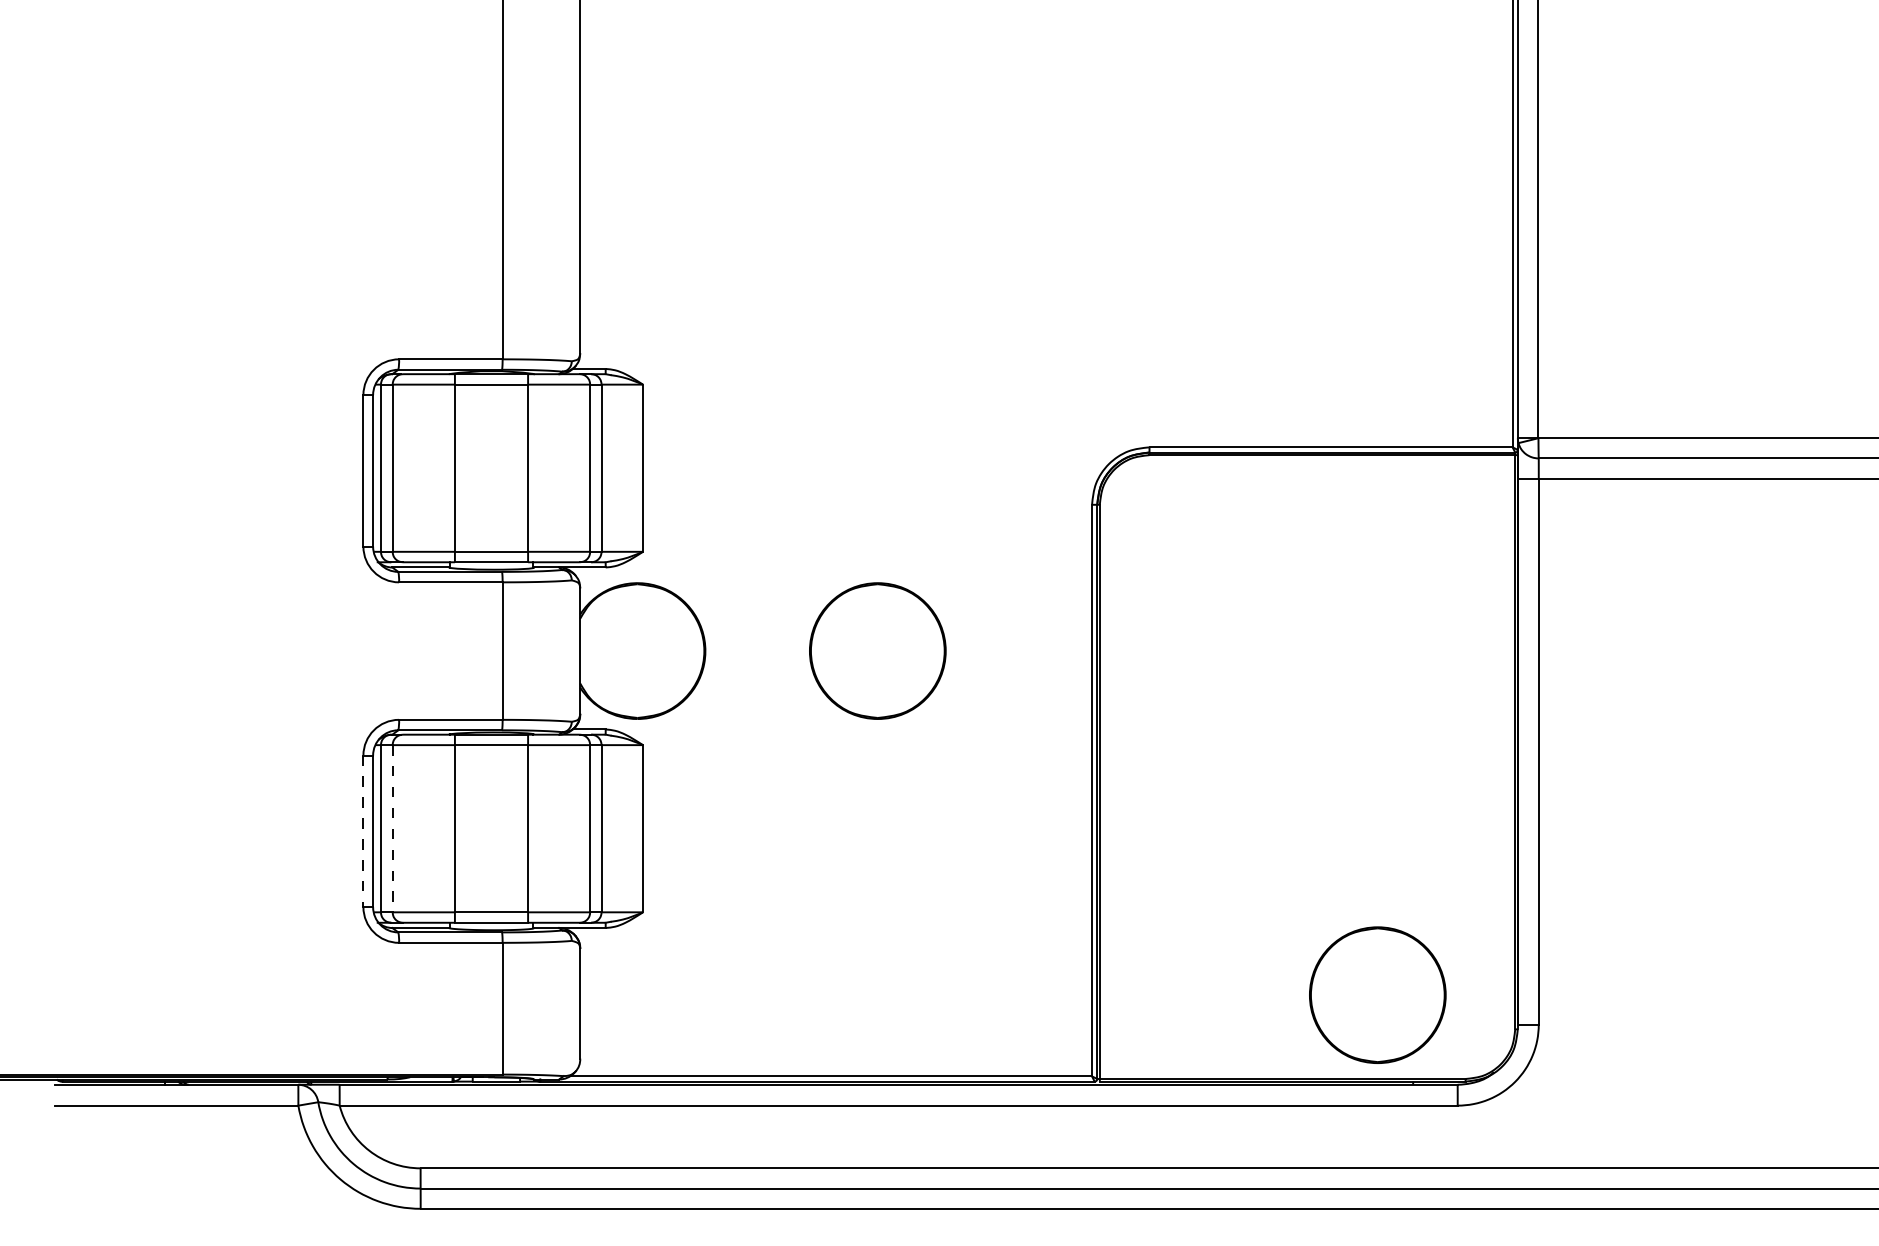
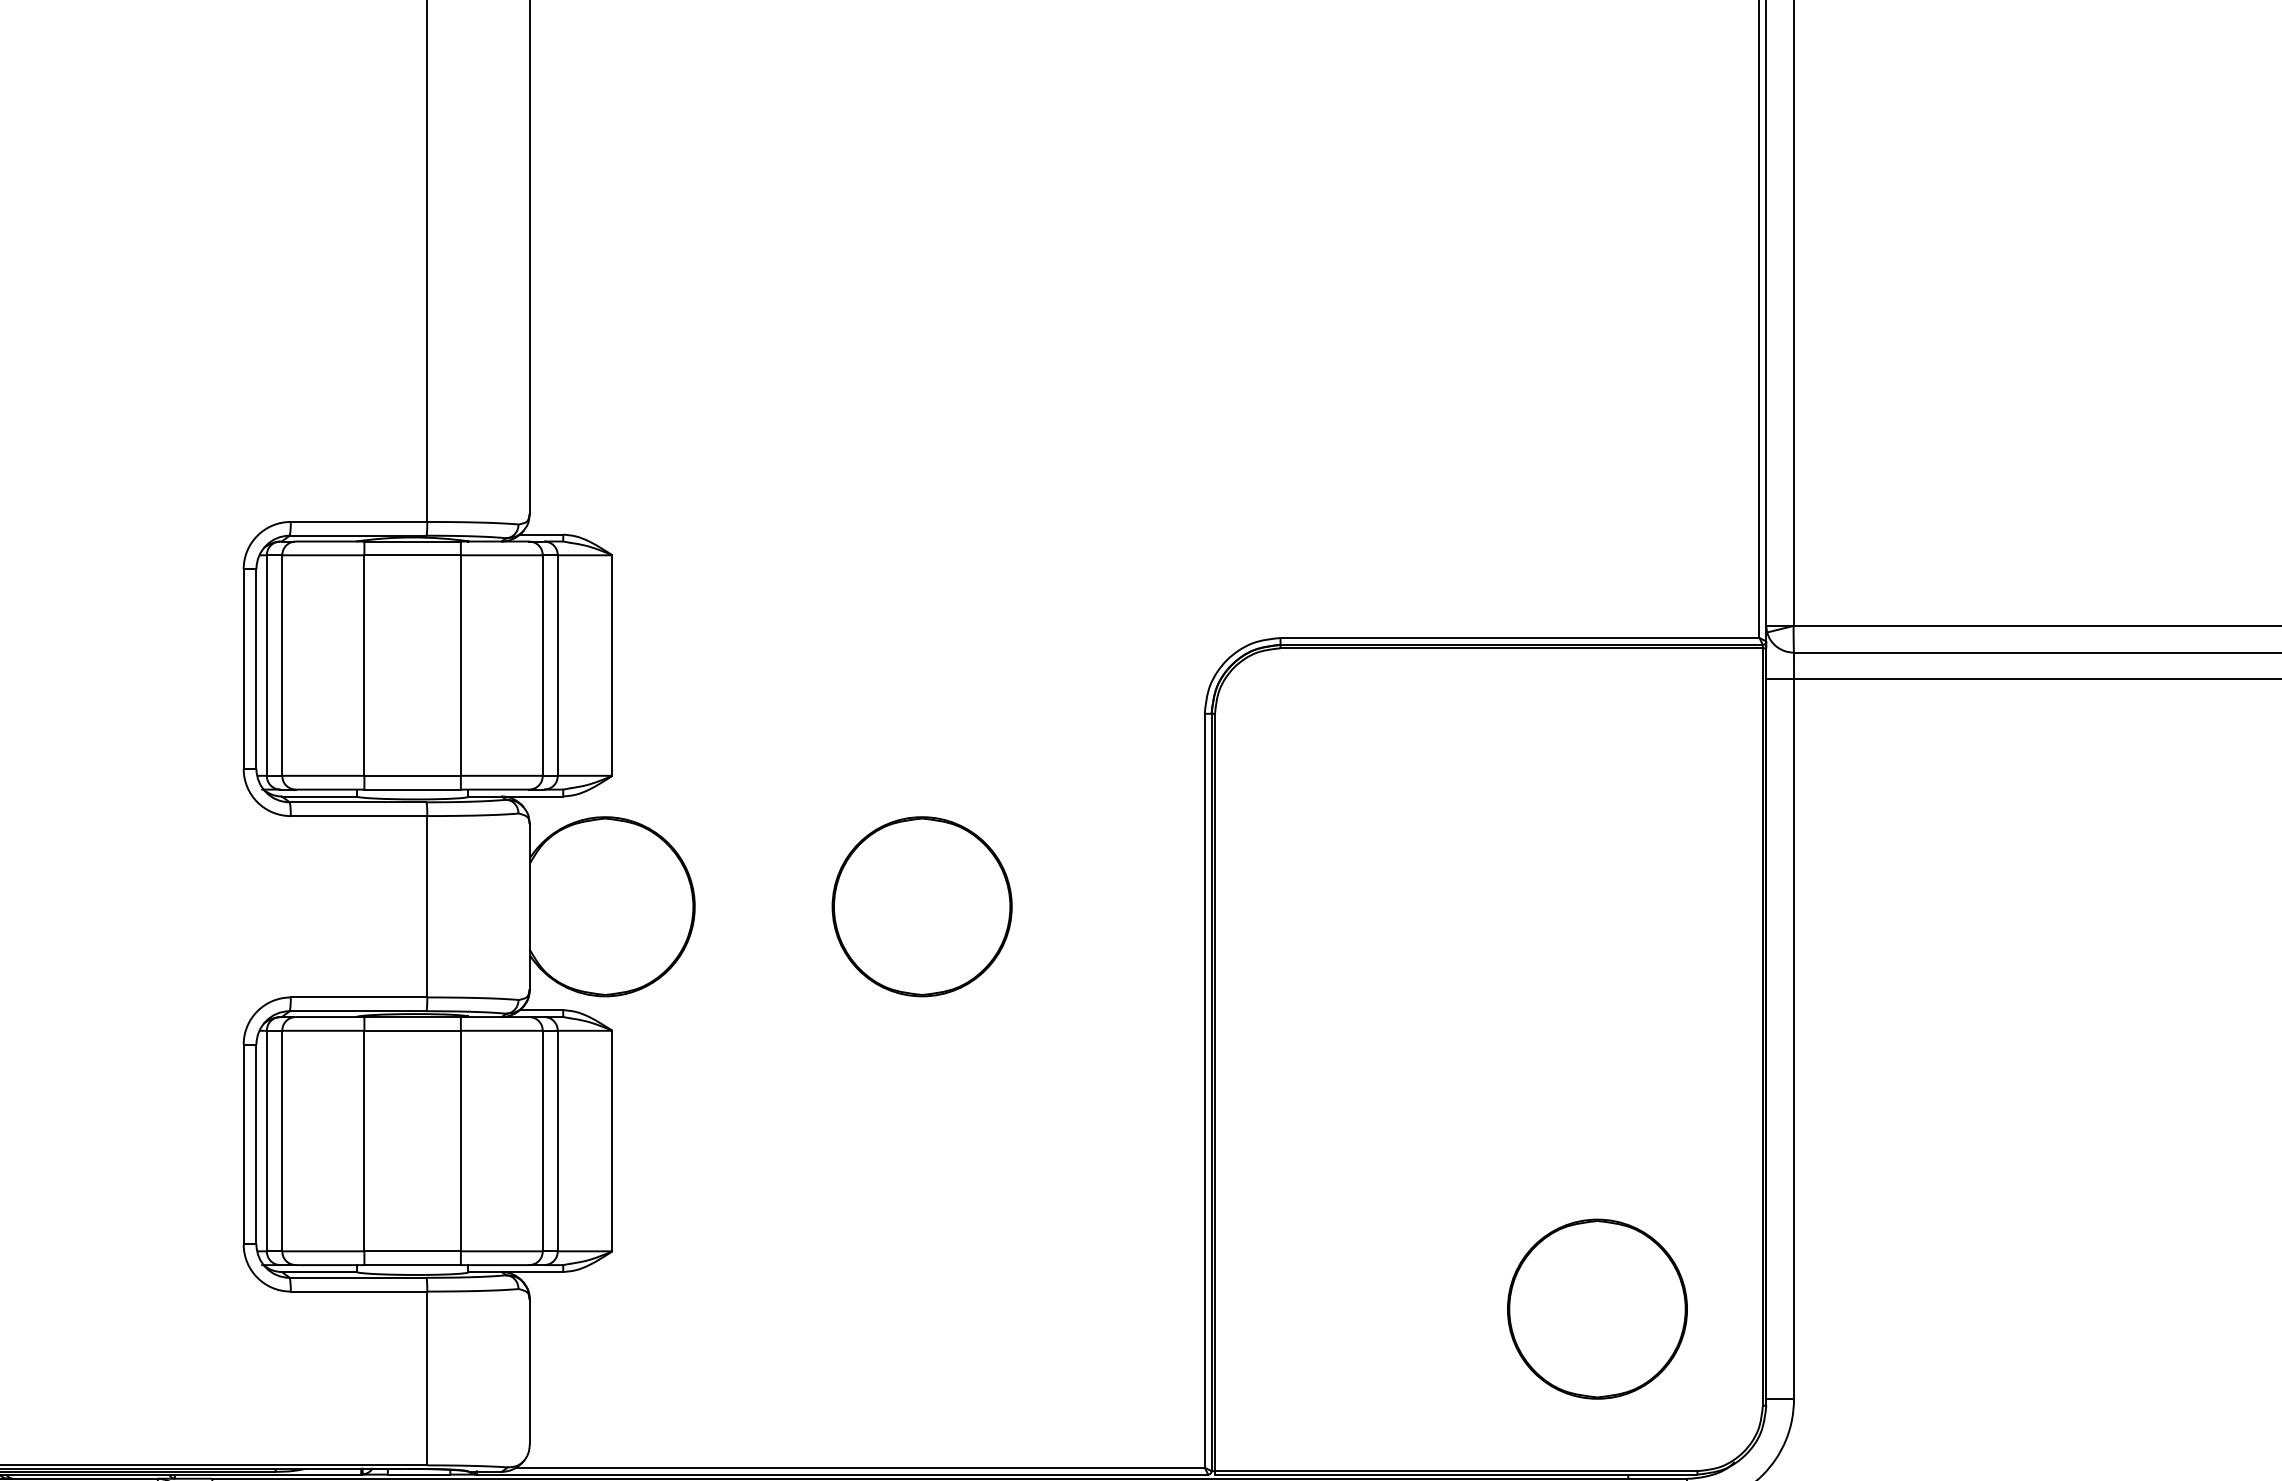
line: (392, 828) -> (282, 1140), dashed -> solid
line: (363, 831) -> (243, 1144), dashed -> solid
part: (1377, 994) -> (1597, 1308), moved

